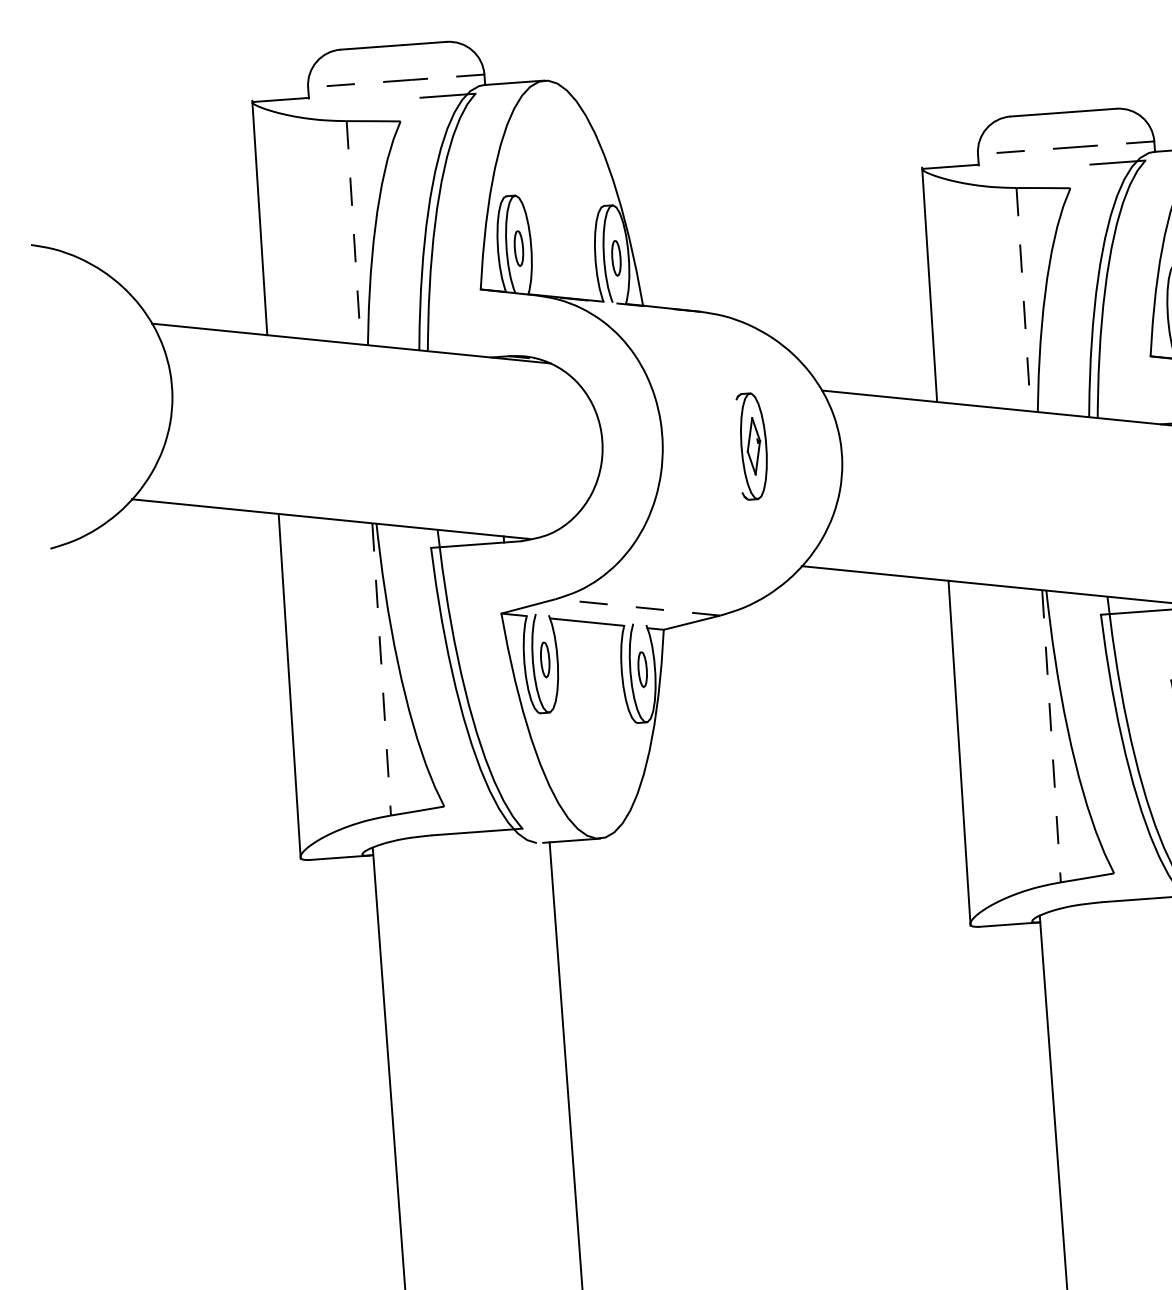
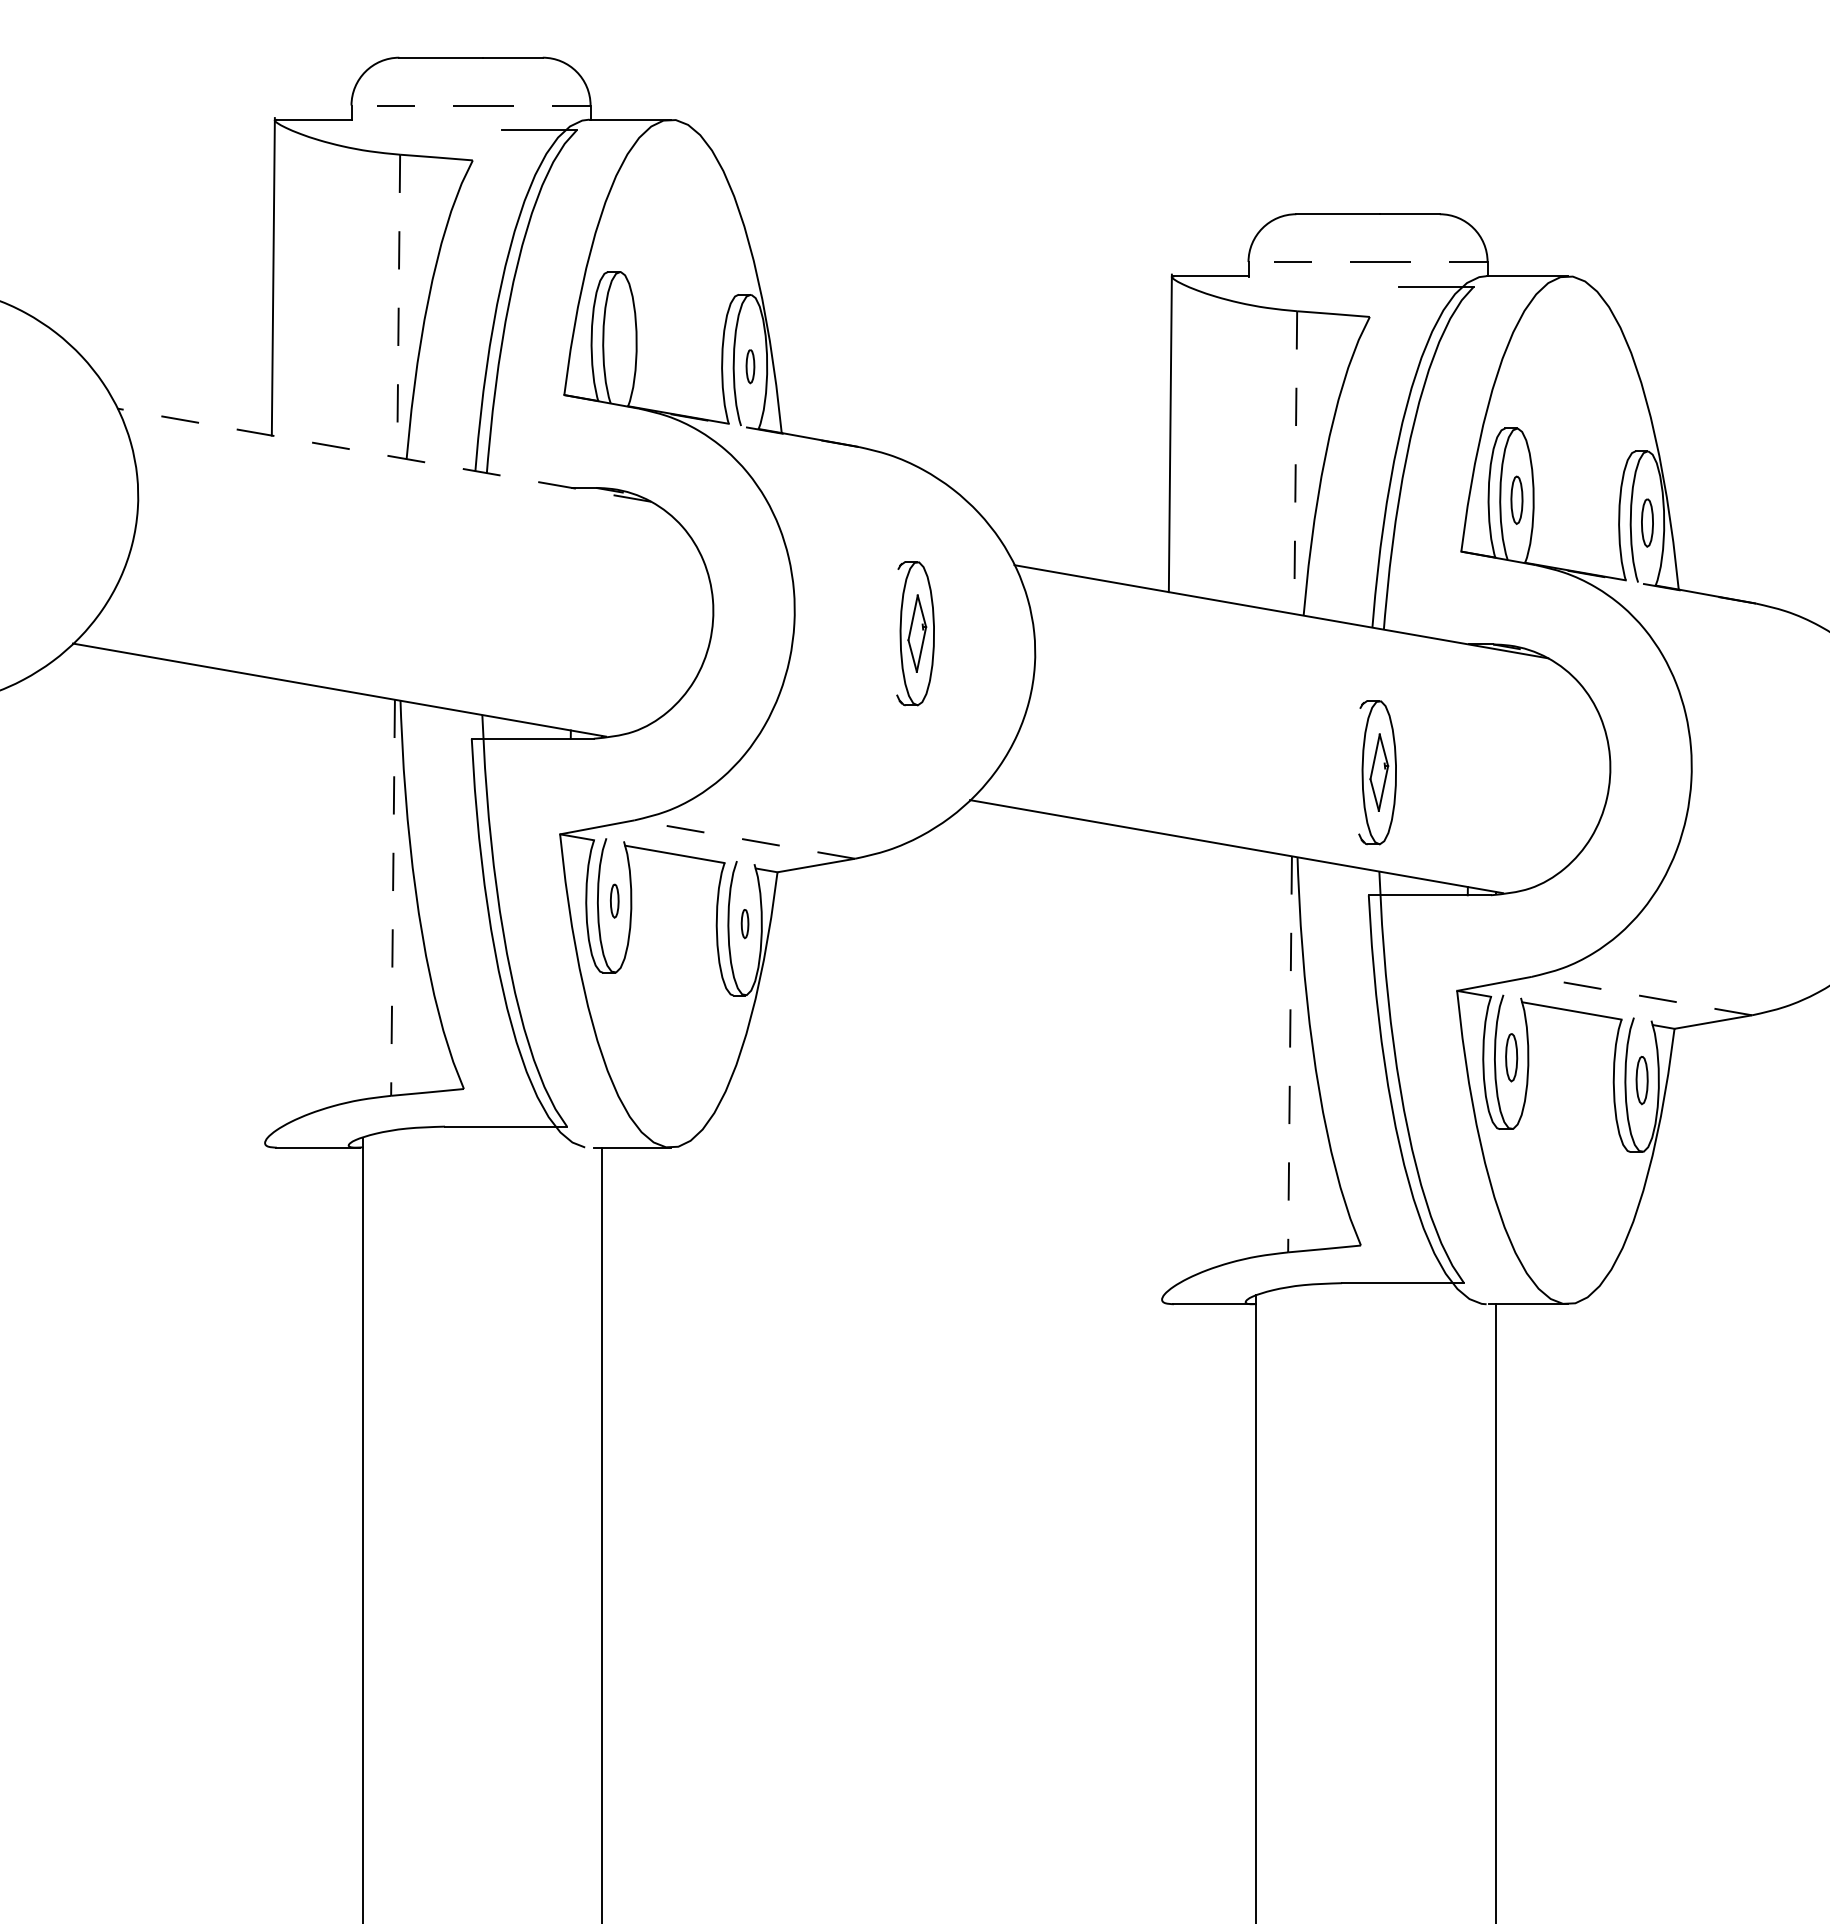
part: (518, 248) -> (619, 343), removed
part: (616, 258) -> (750, 366), size x0.7
line: (351, 343) -> (384, 455), solid -> dashed
part: (1100, 523) -> (1377, 772), added
part: (545, 659) -> (614, 900), size x0.7
part: (642, 669) -> (744, 923), size x0.6
line: (289, 686) -> (267, 911), removed
line: (959, 752) -> (1164, 1067), removed

